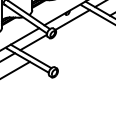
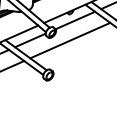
line: (69, 38) -> (69, 40), added

